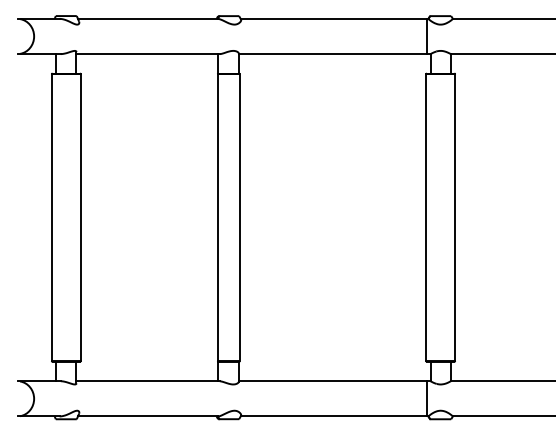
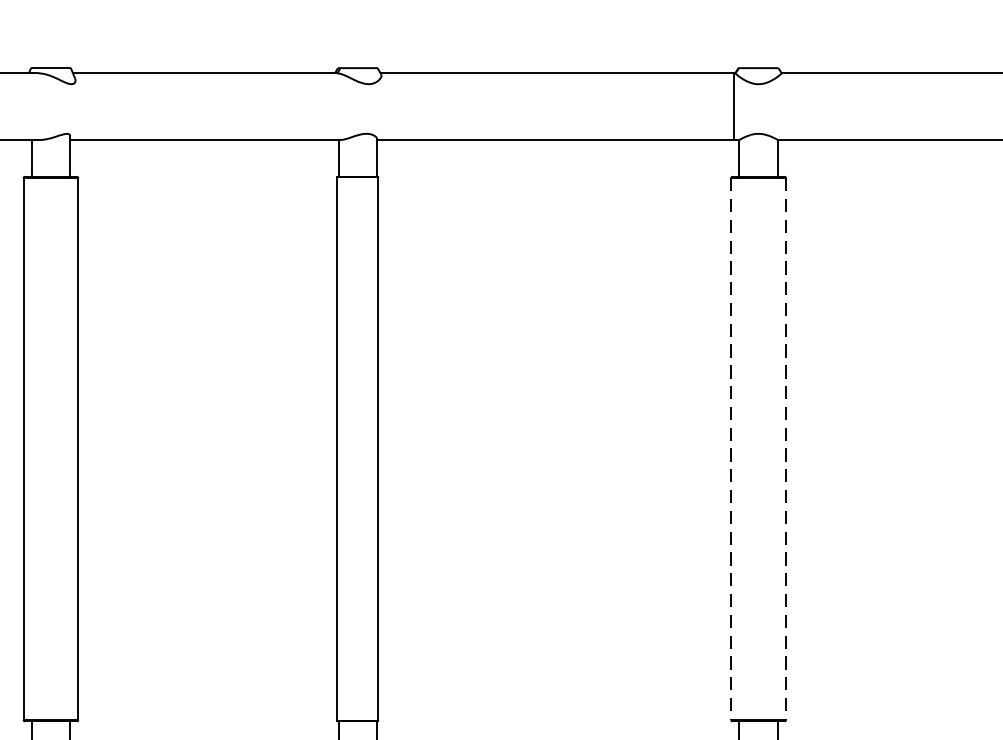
line: (426, 218) -> (731, 450), solid -> dashed
line: (455, 218) -> (786, 450), solid -> dashed

